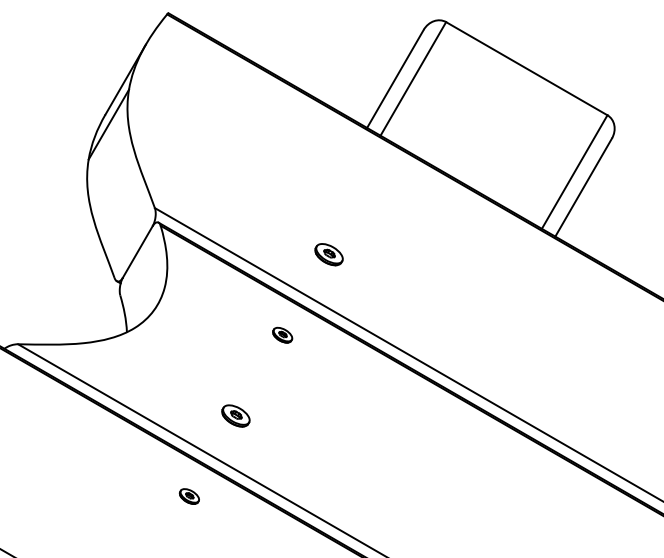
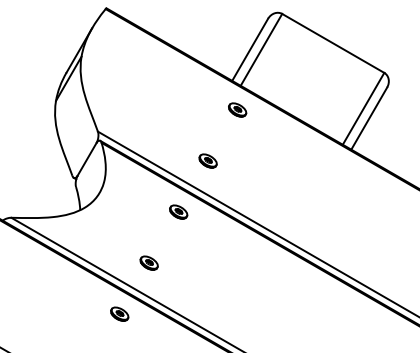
part: (375, 173) -> (237, 109), added
part: (282, 334) -> (178, 211), size x1.43
part: (188, 495) -> (119, 313), size x1.43

